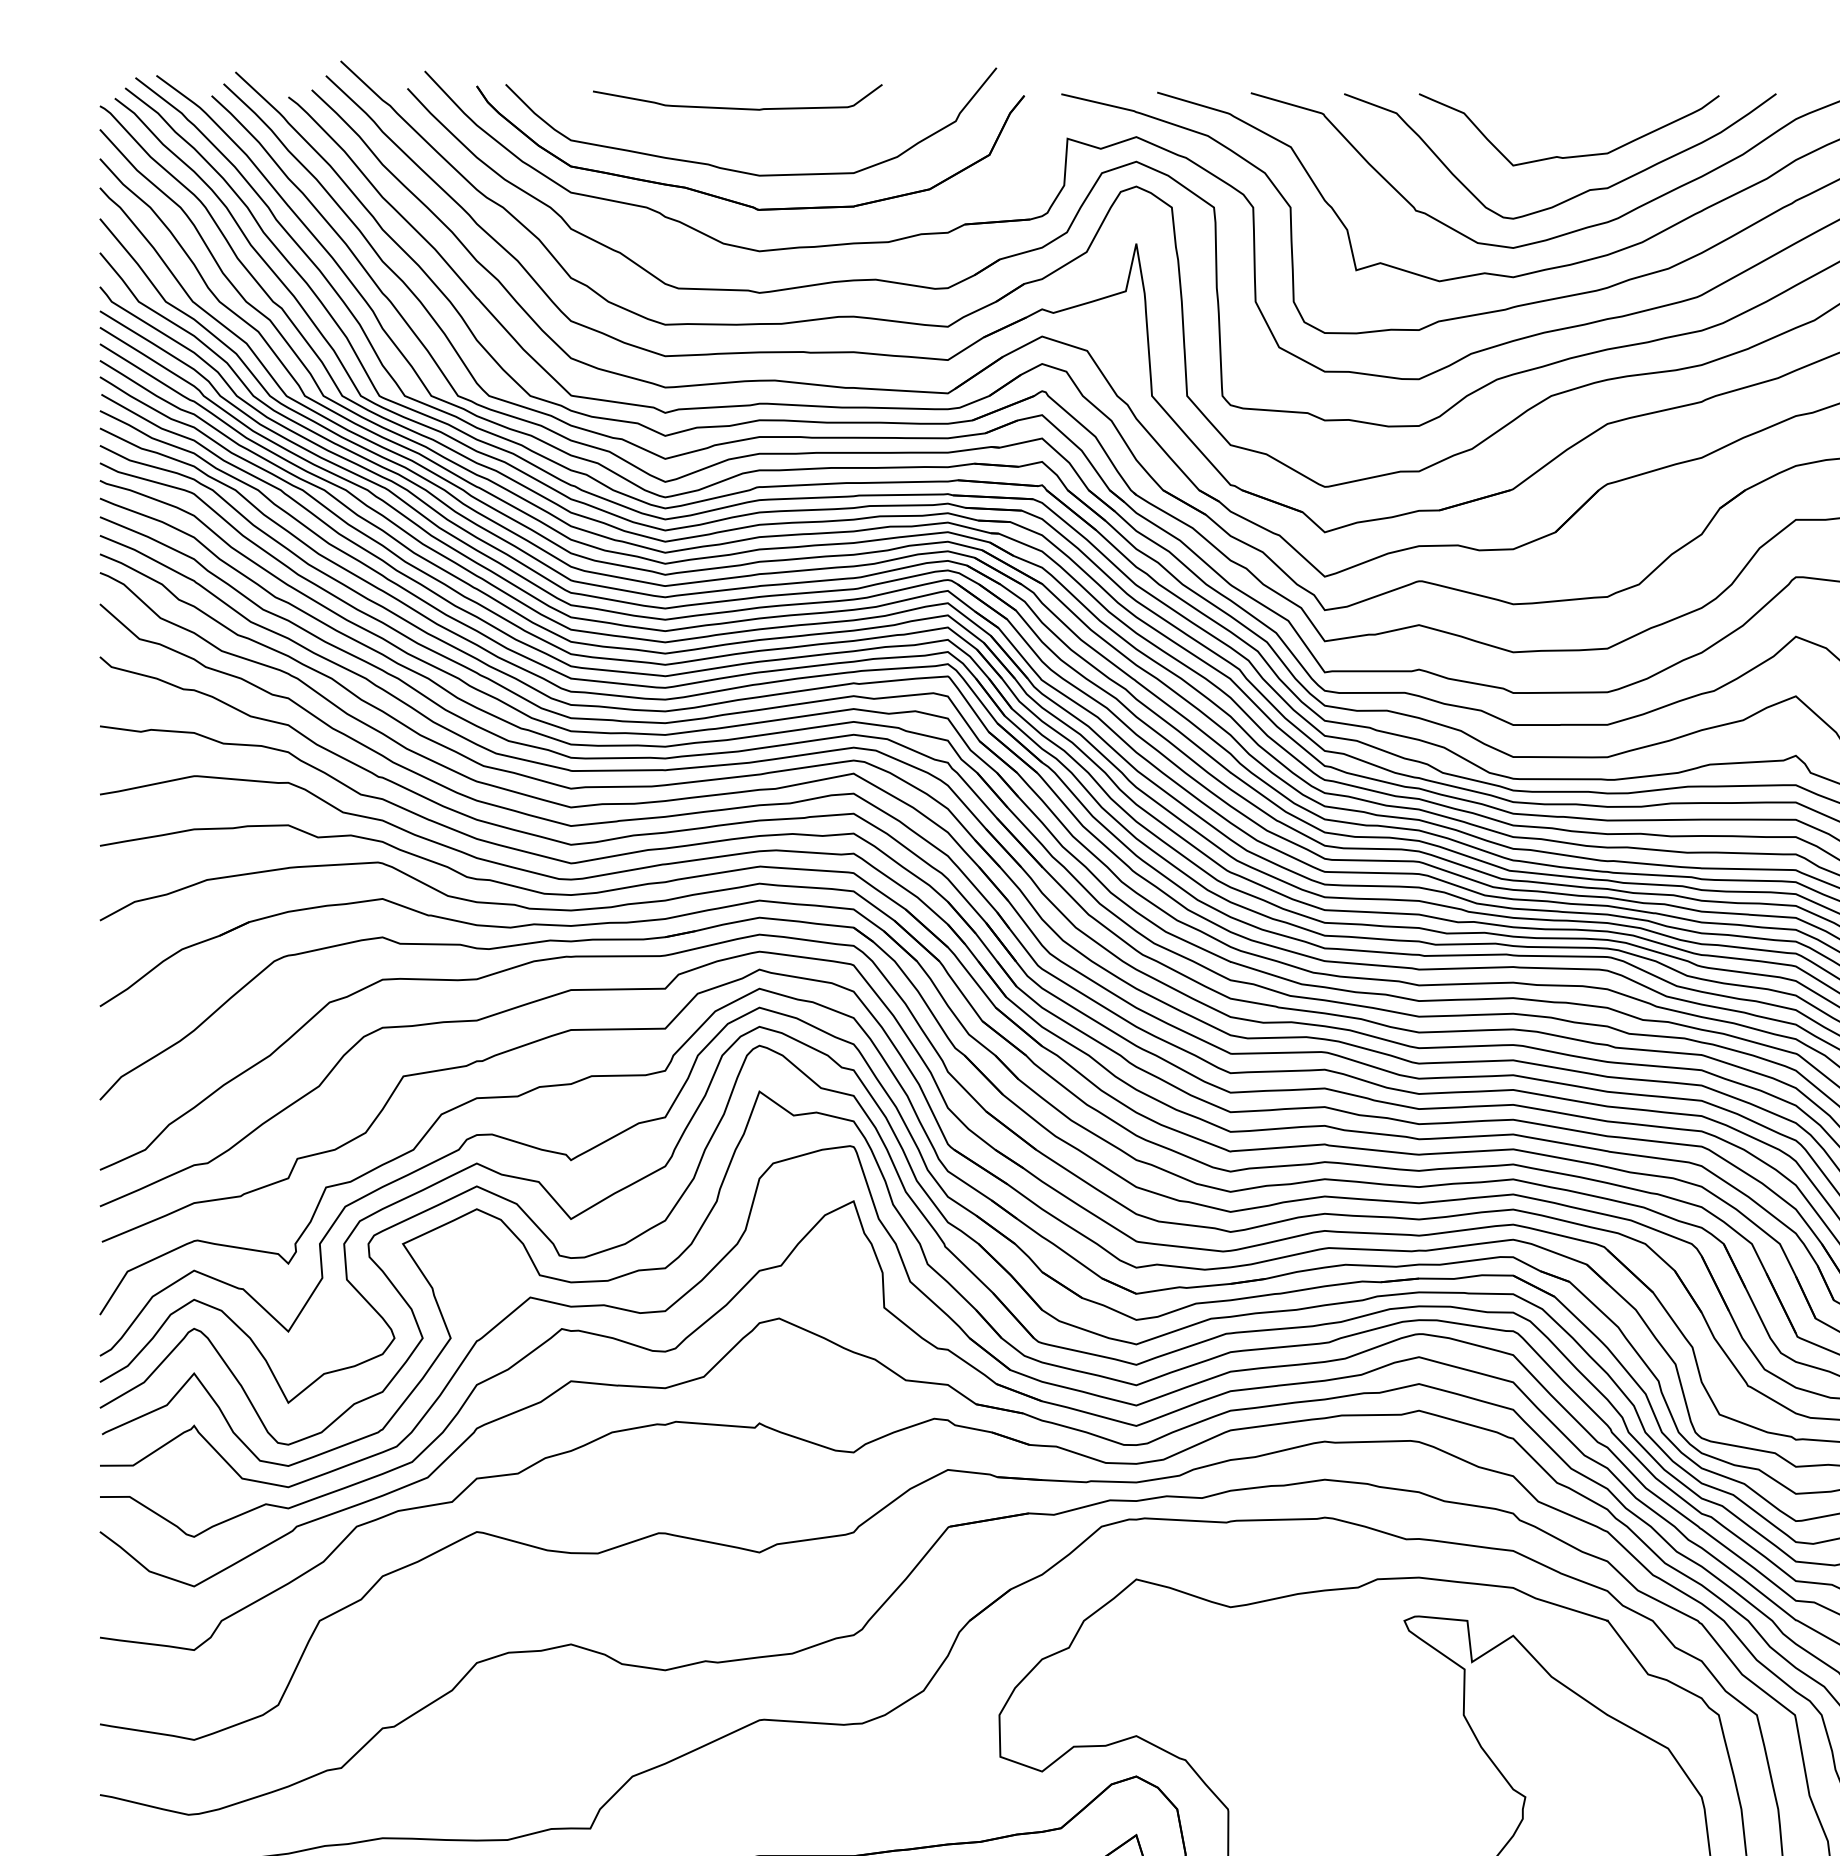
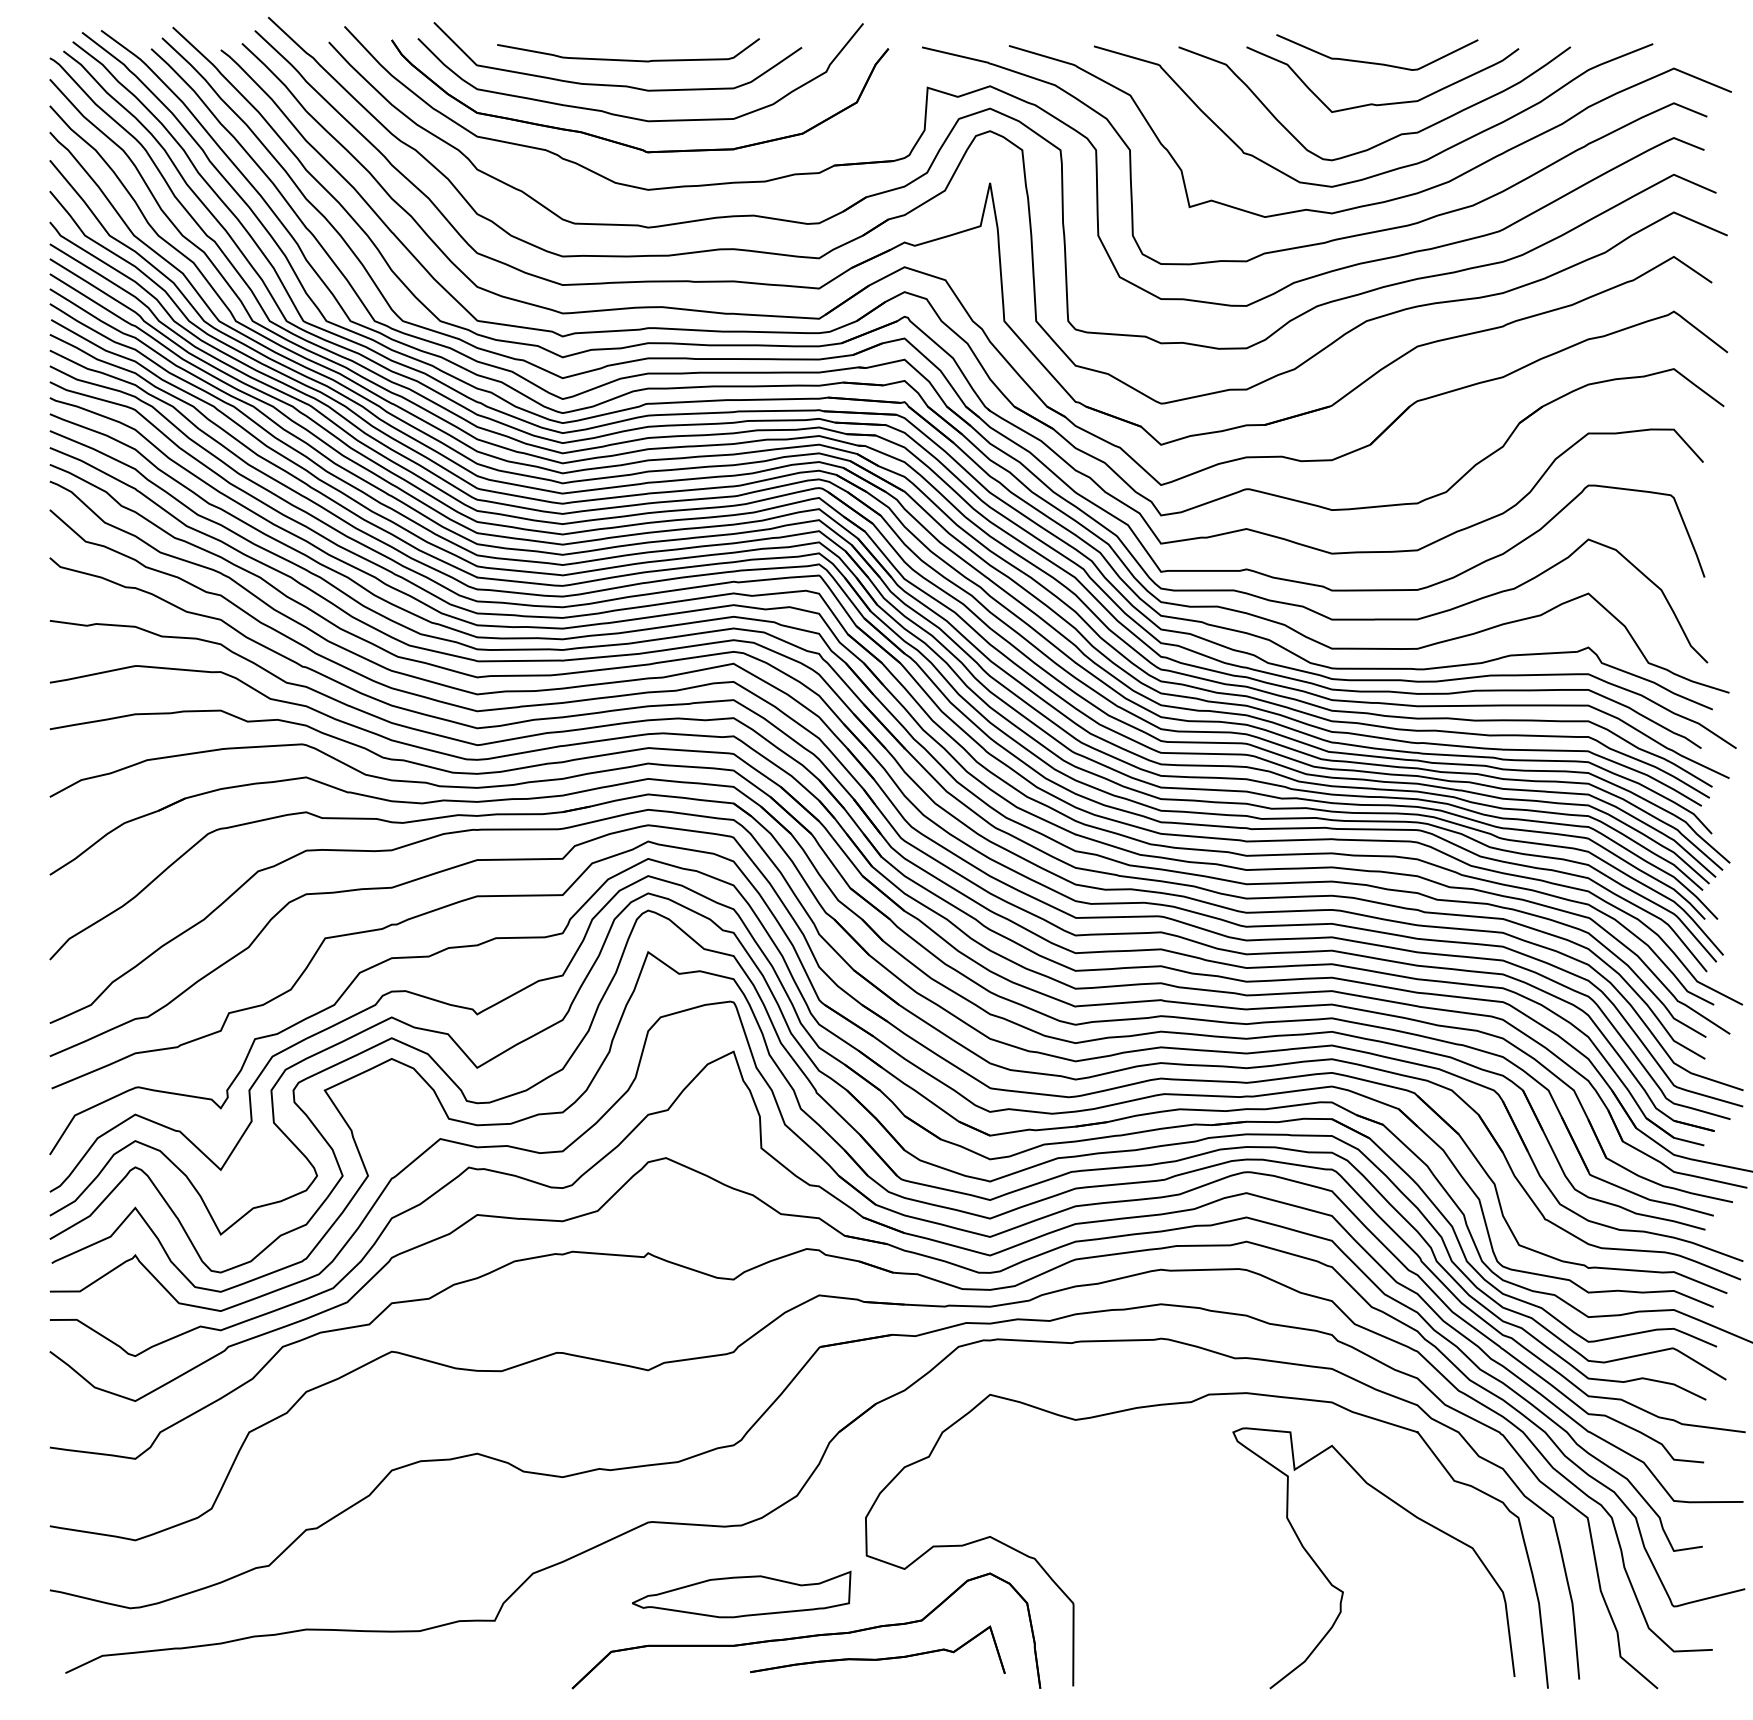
curve: (1562, 110) -> (1376, 62), added
curve: (723, 135) -> (615, 84), added
part: (862, 1799) -> (741, 1594), added

